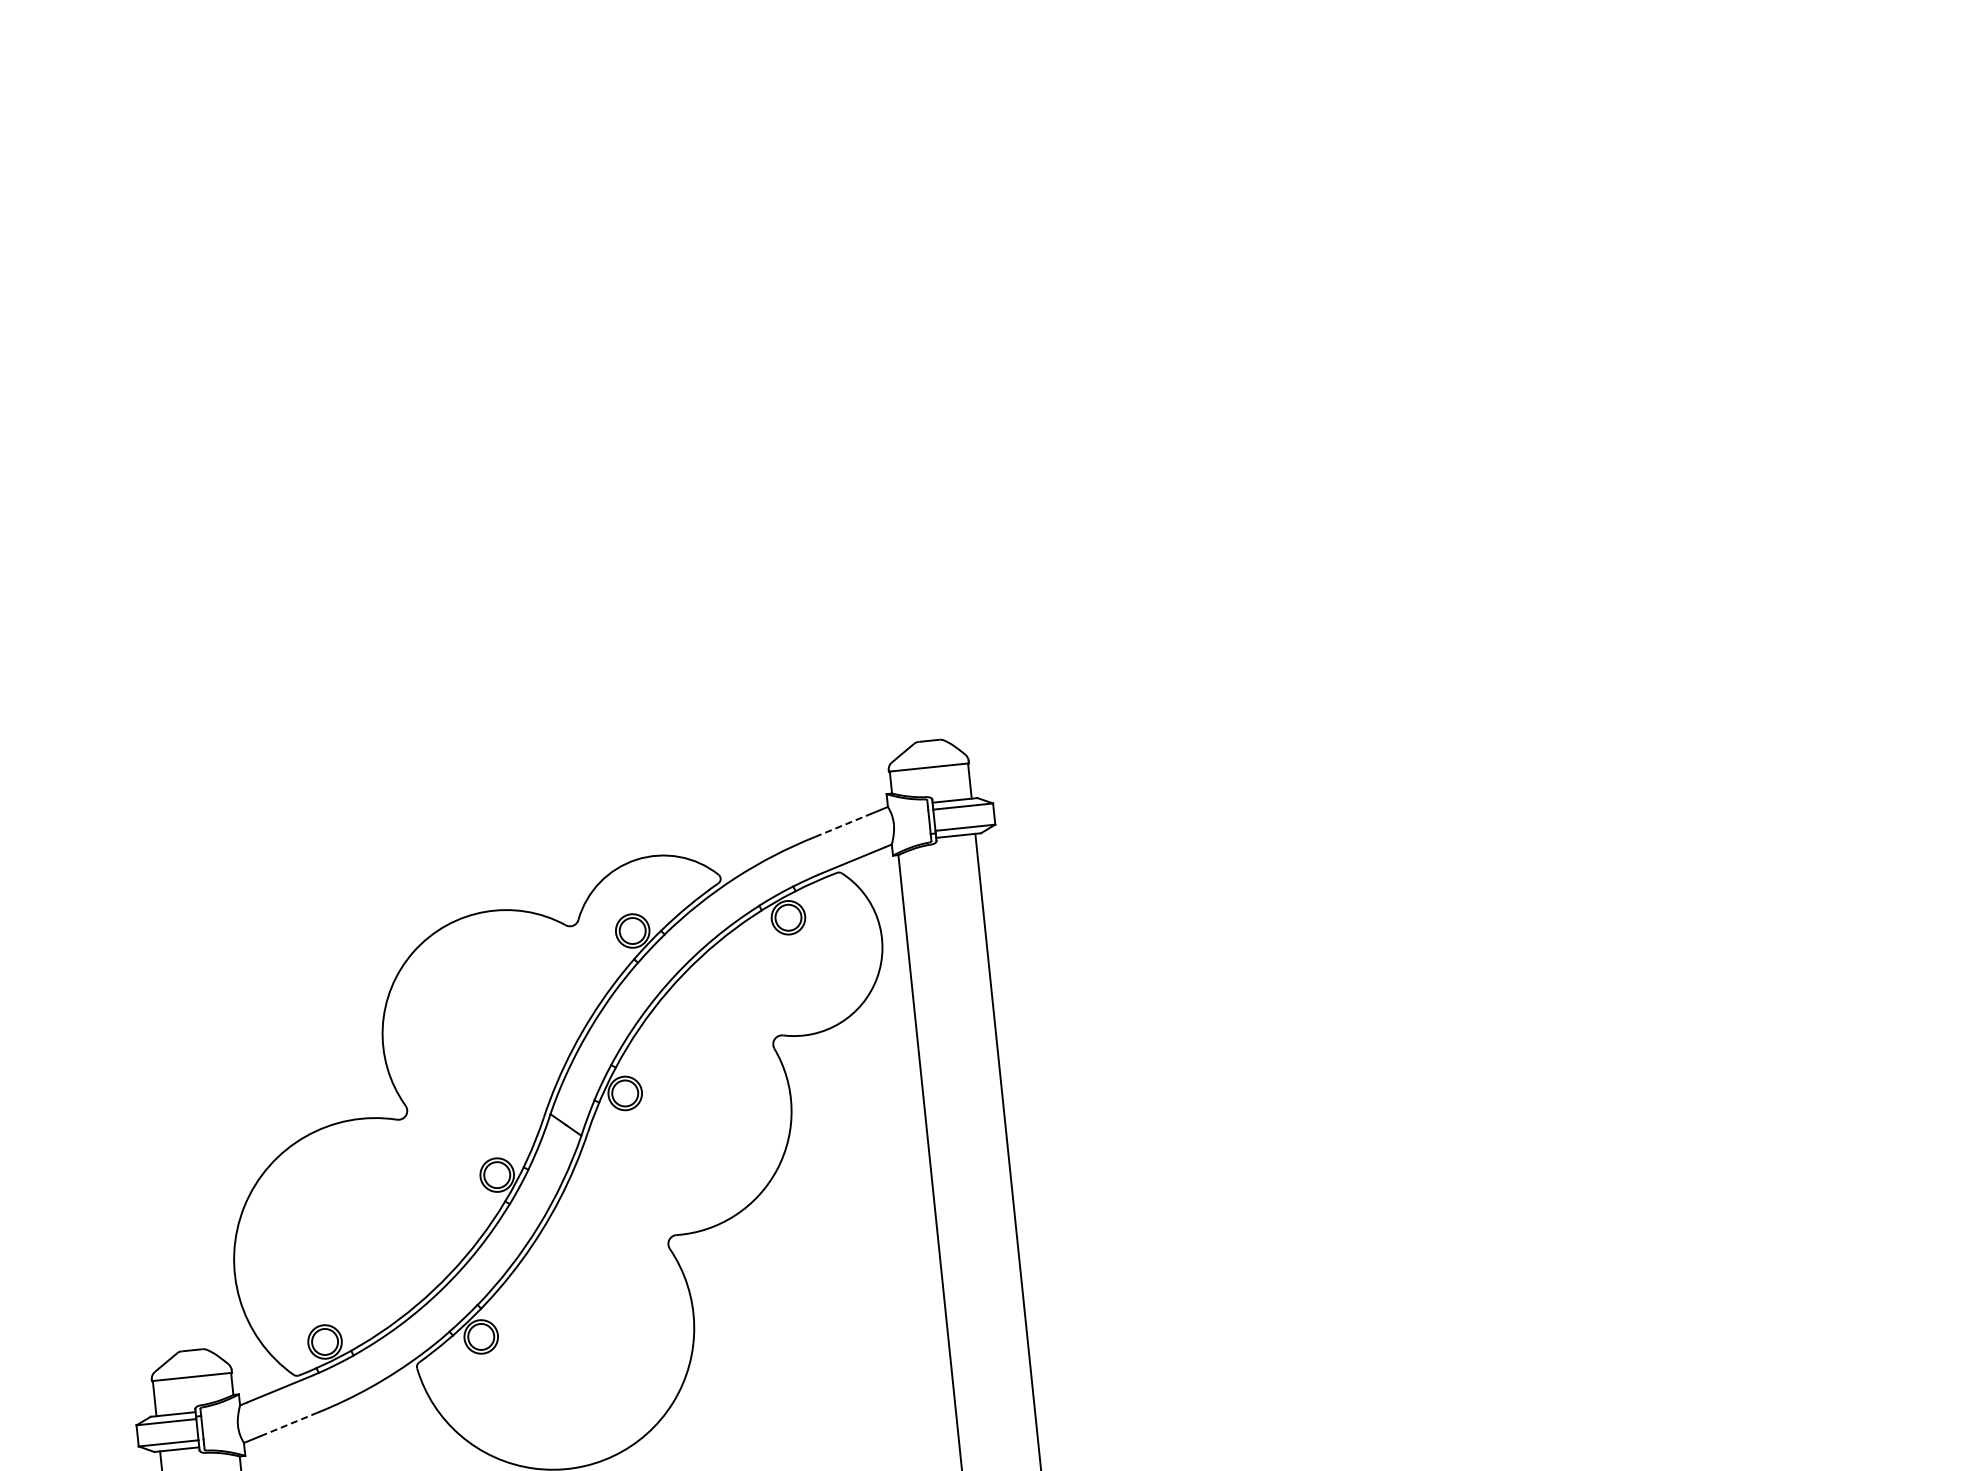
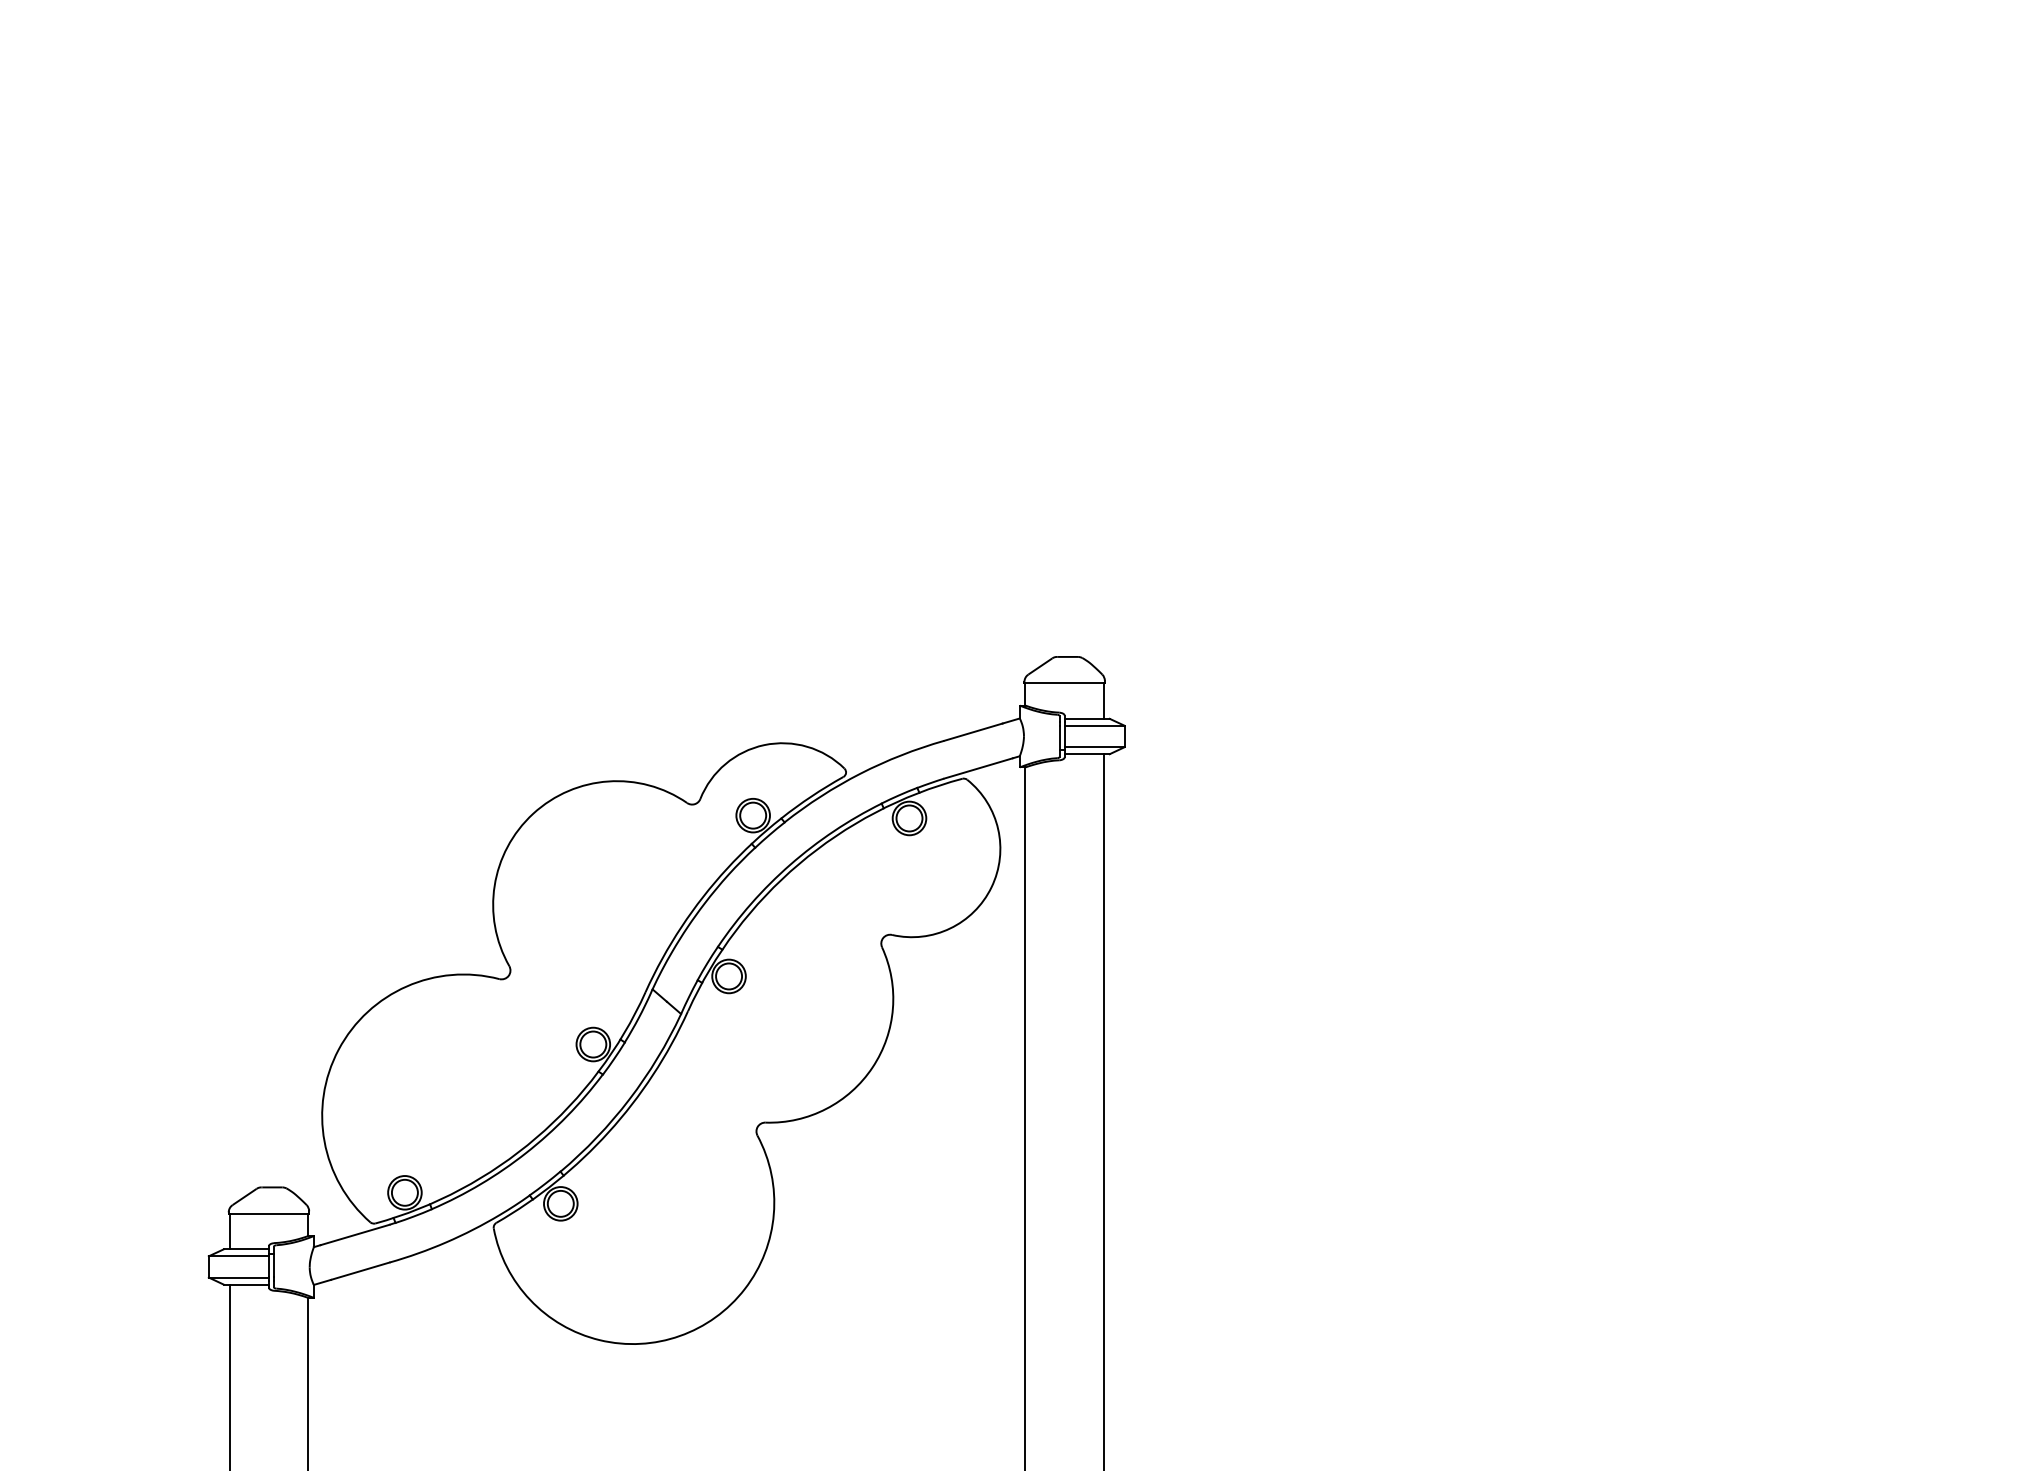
line: (843, 825) -> (973, 732), dashed -> solid
line: (288, 1424) -> (360, 1271), dashed -> solid

